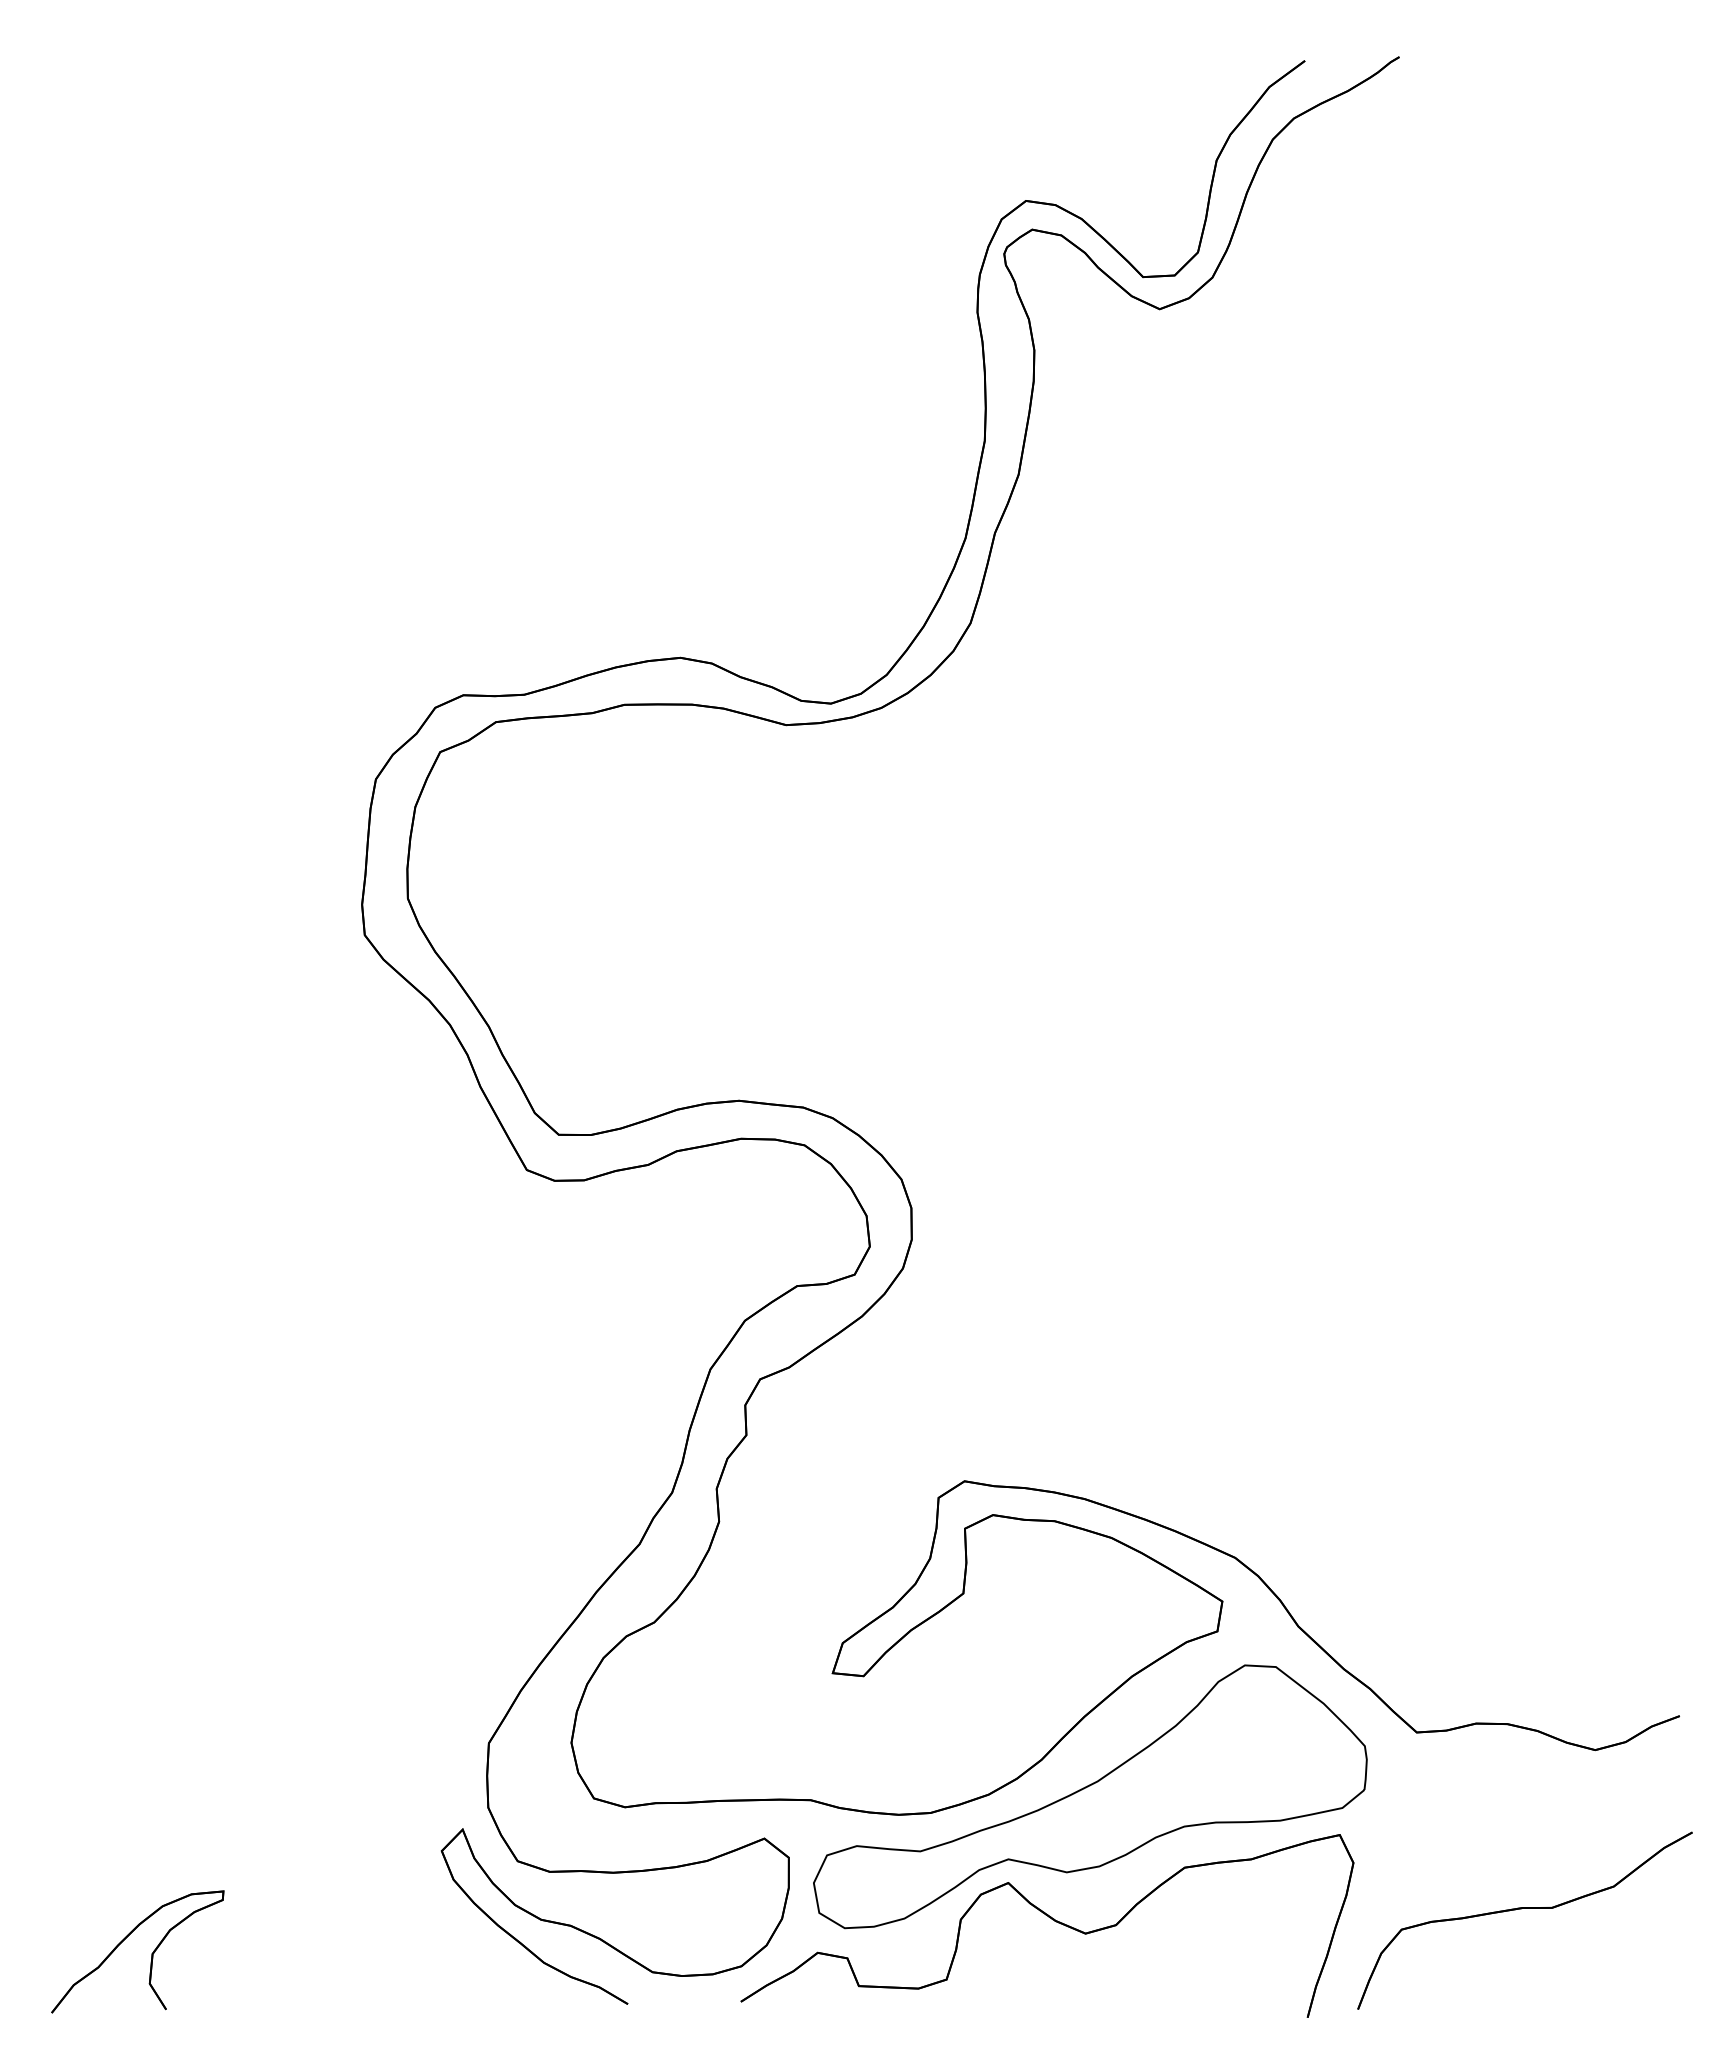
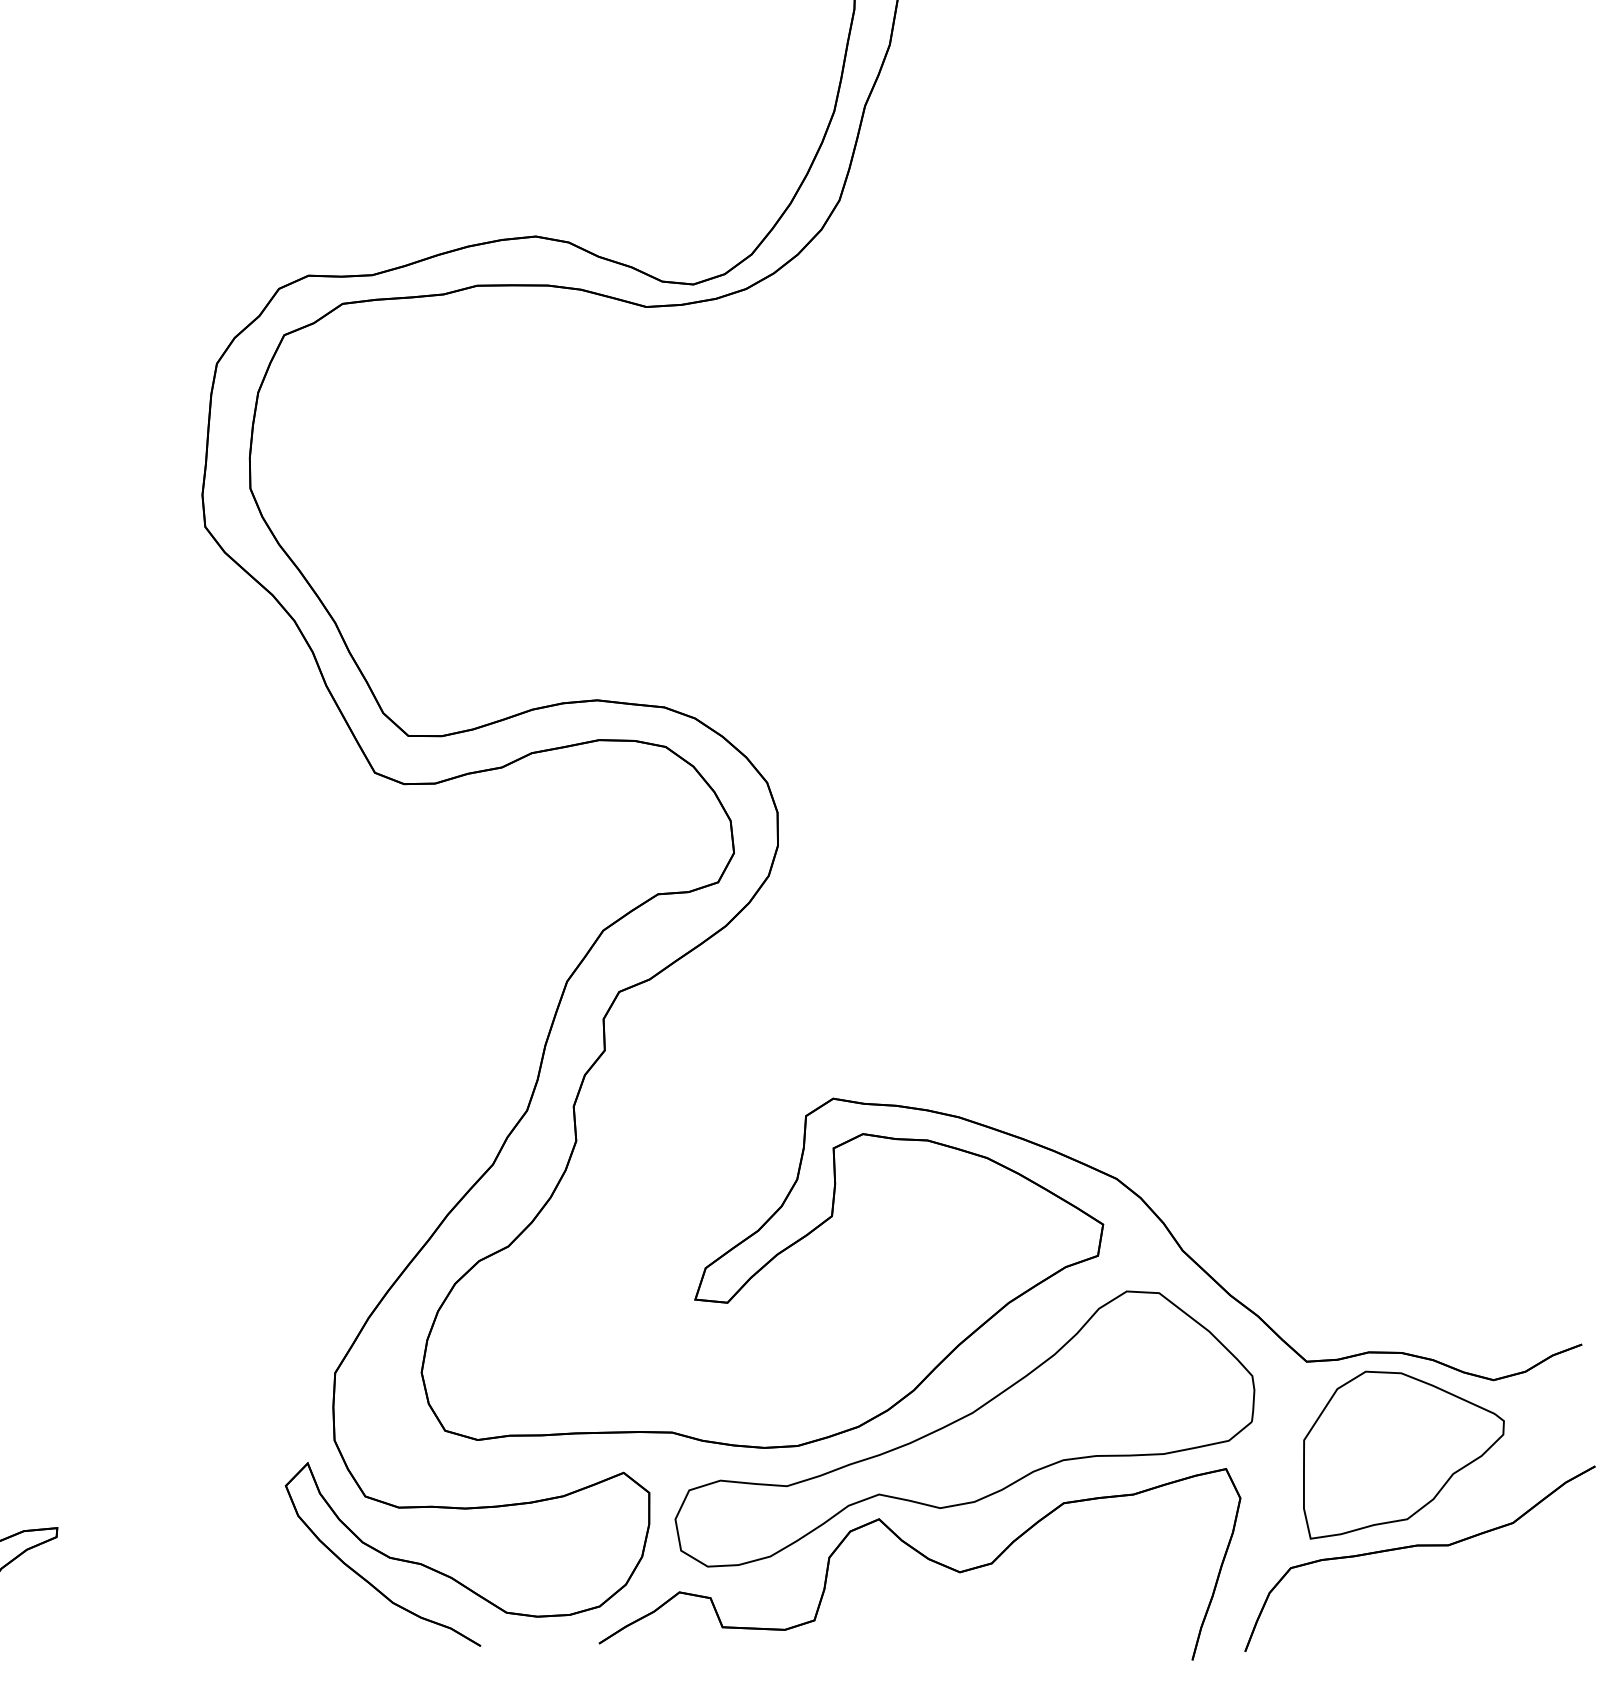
part: (1509, 1821) -> (1403, 1454), added

